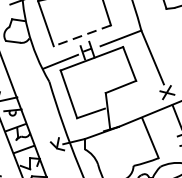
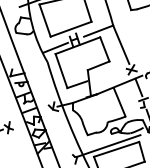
line: (82, 36) -> (71, 29), dashed -> solid

